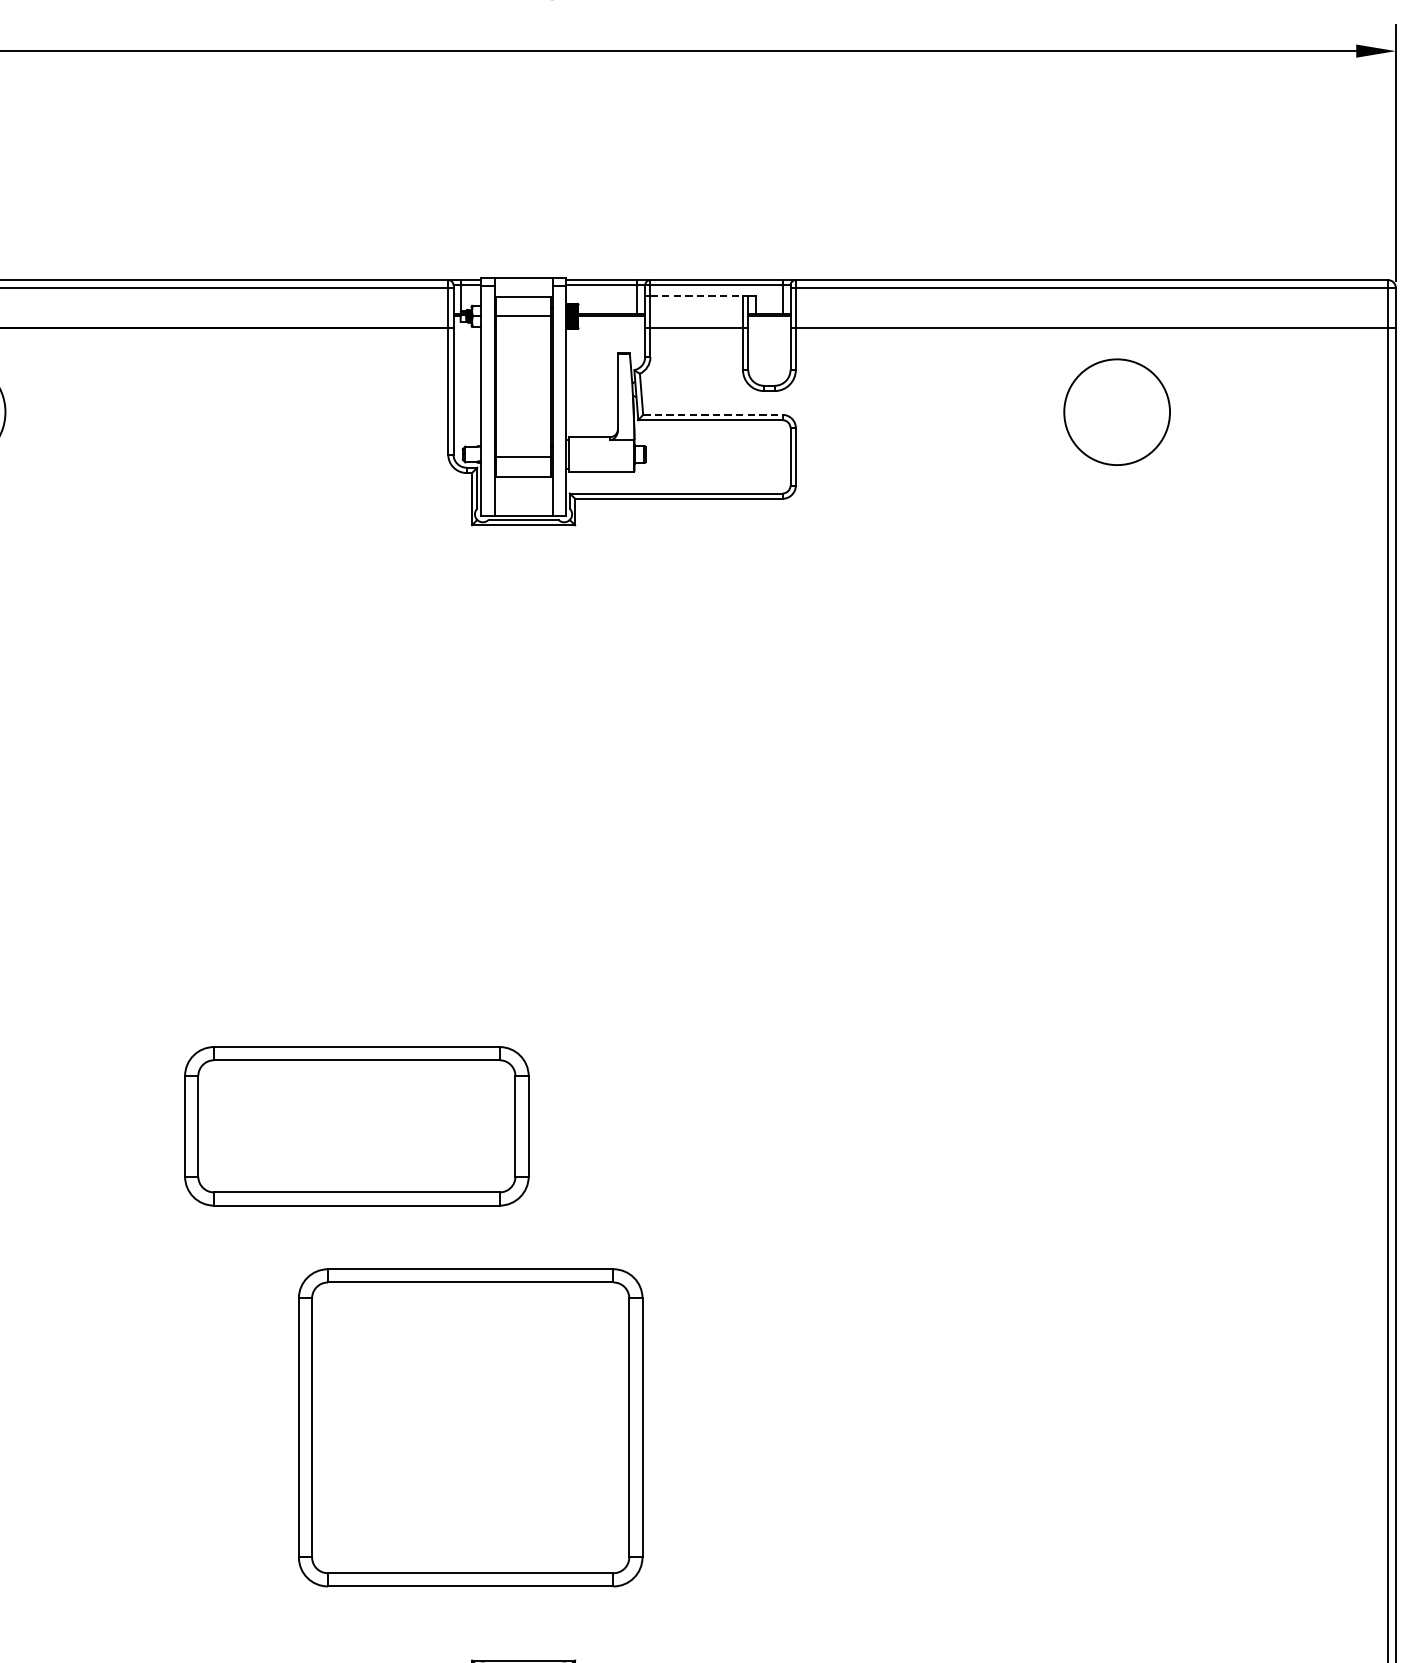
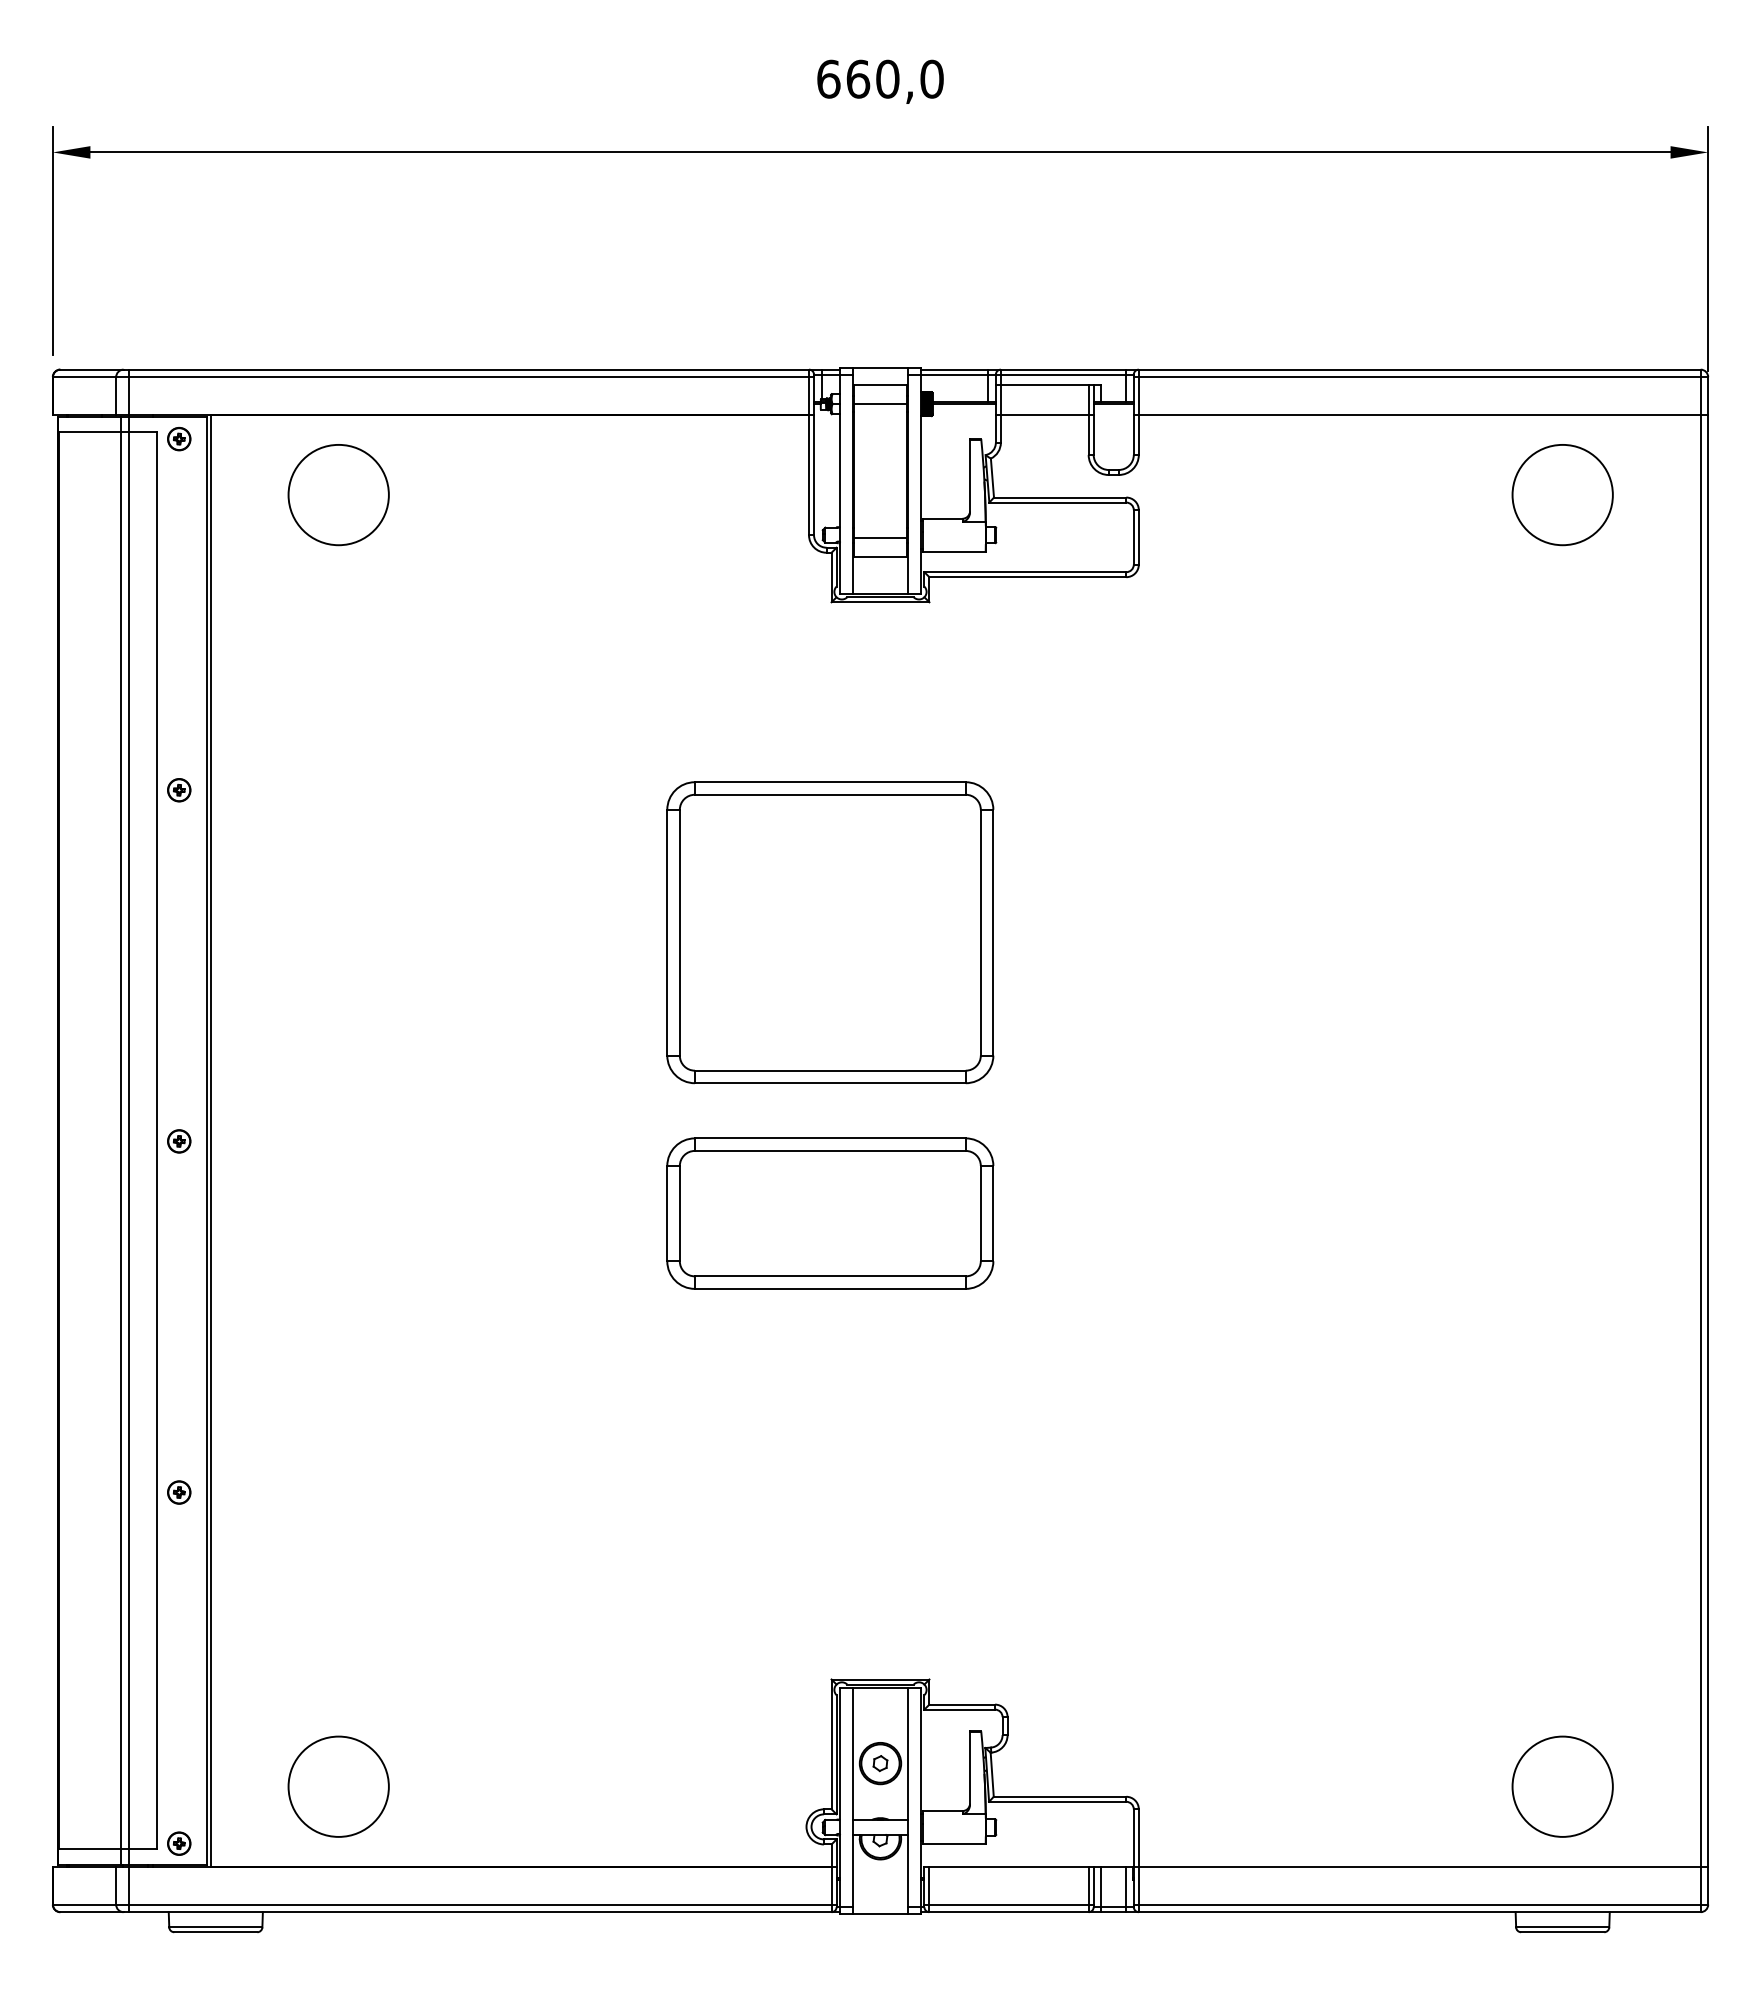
line: (696, 295) -> (1044, 384), dashed -> solid
circle: (1116, 412) -> (1562, 495), moved
line: (713, 414) -> (1060, 497), dashed -> solid
part: (357, 1126) -> (830, 1213), moved
part: (470, 1427) -> (830, 932), moved

